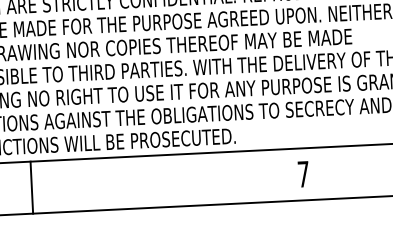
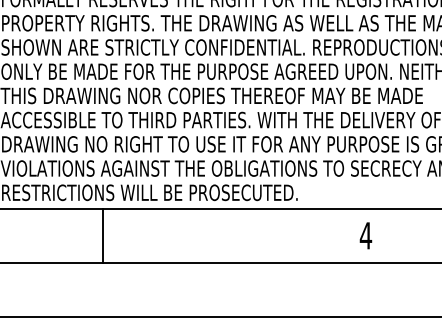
text: (303, 174) -> (365, 235), 7 -> 4
line: (31, 187) -> (102, 235), moved

